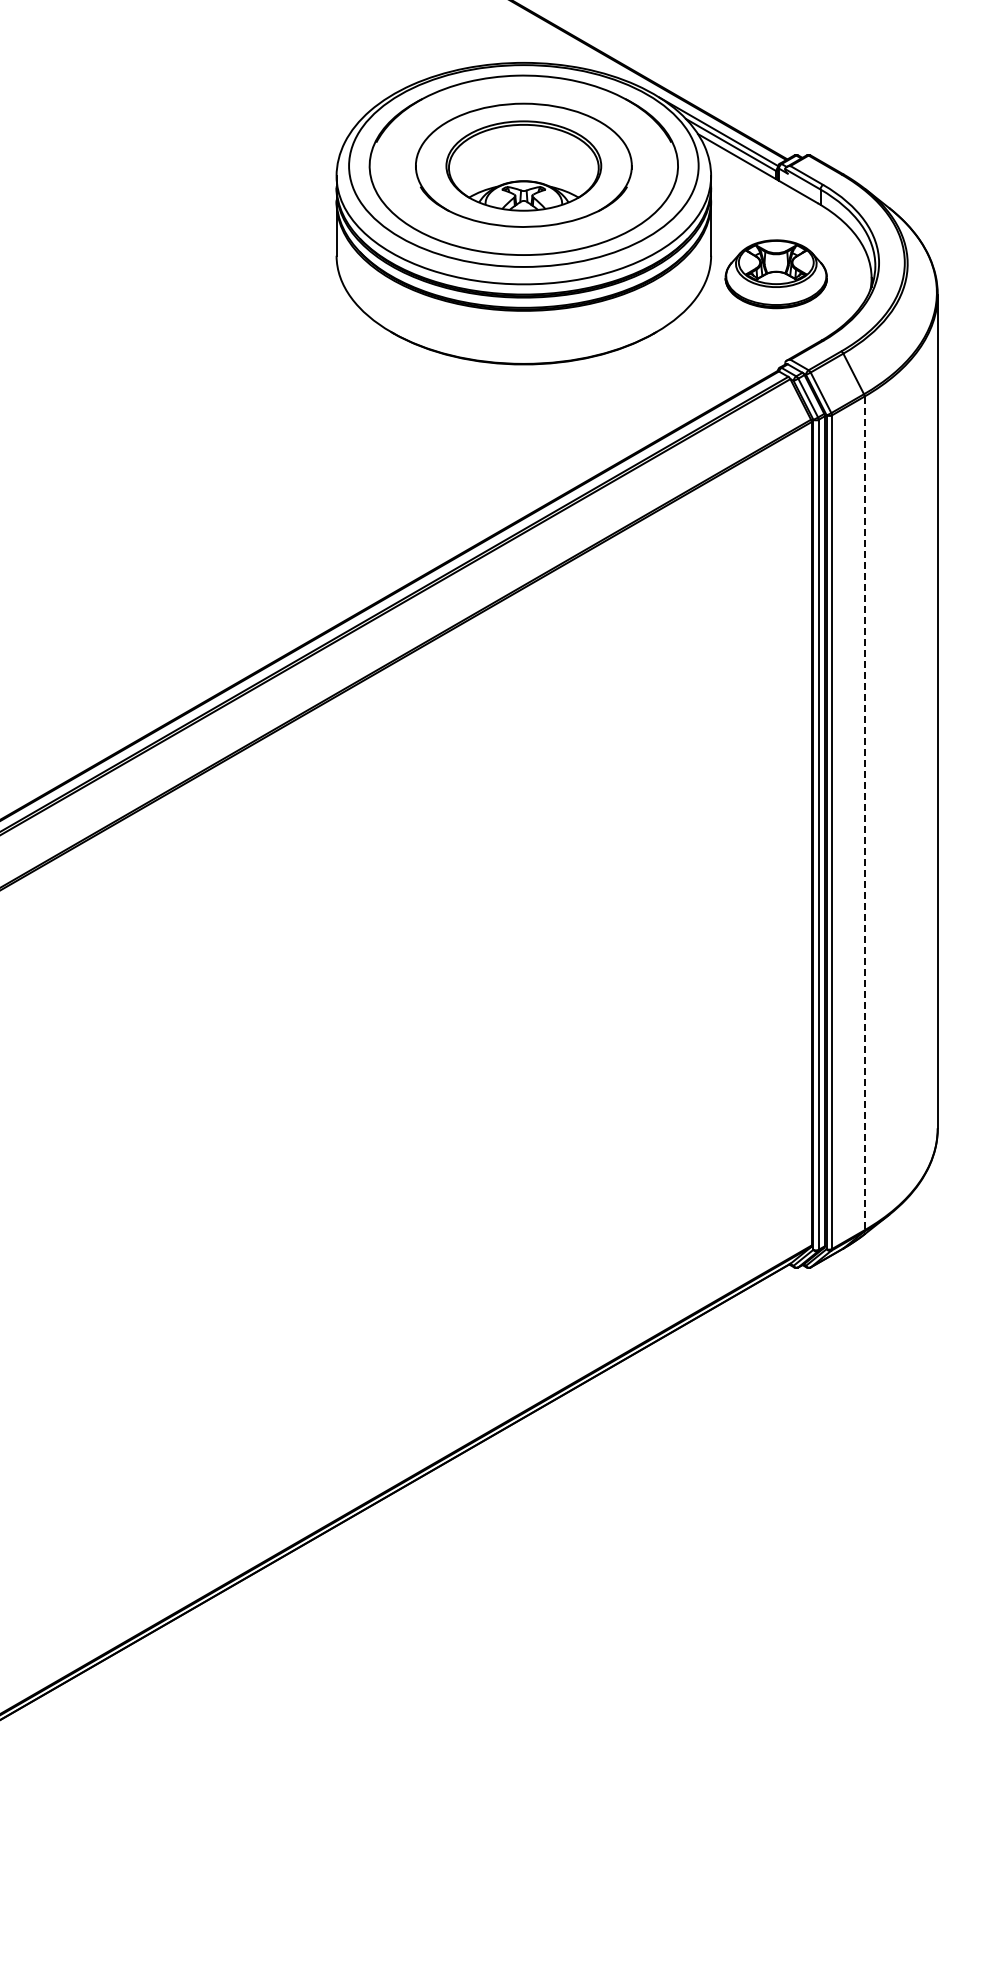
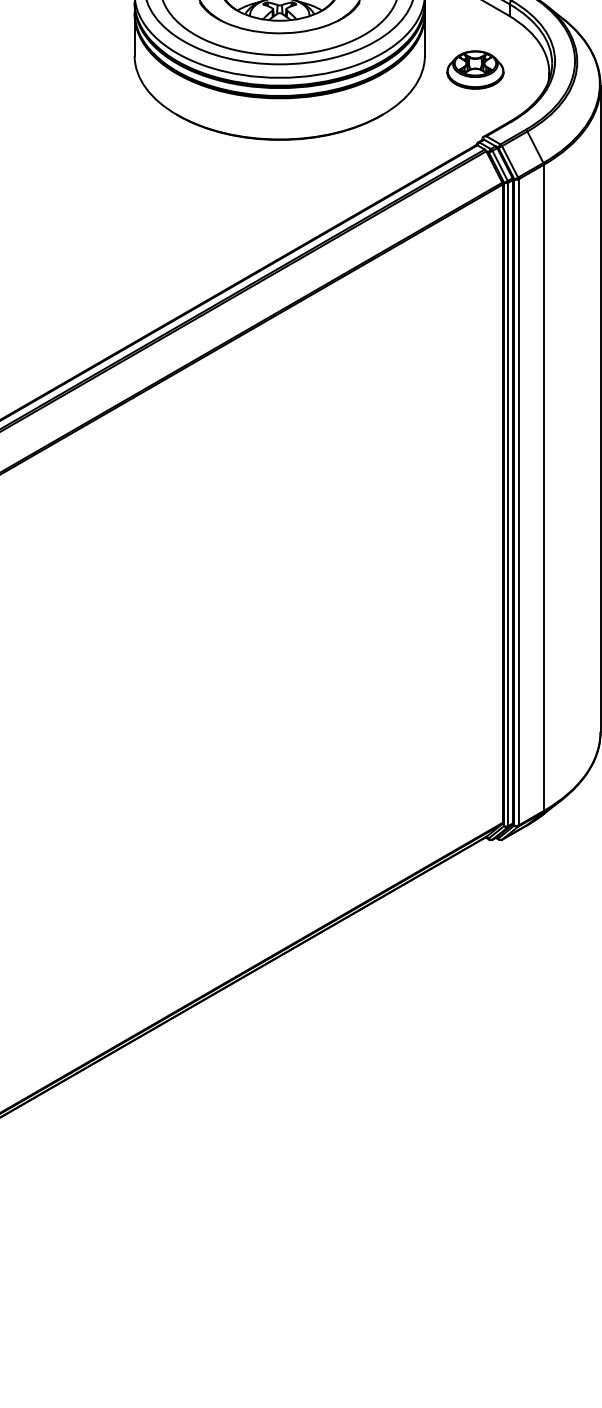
part: (776, 274) -> (475, 70), size x0.71
line: (864, 813) -> (543, 487), dashed -> solid

